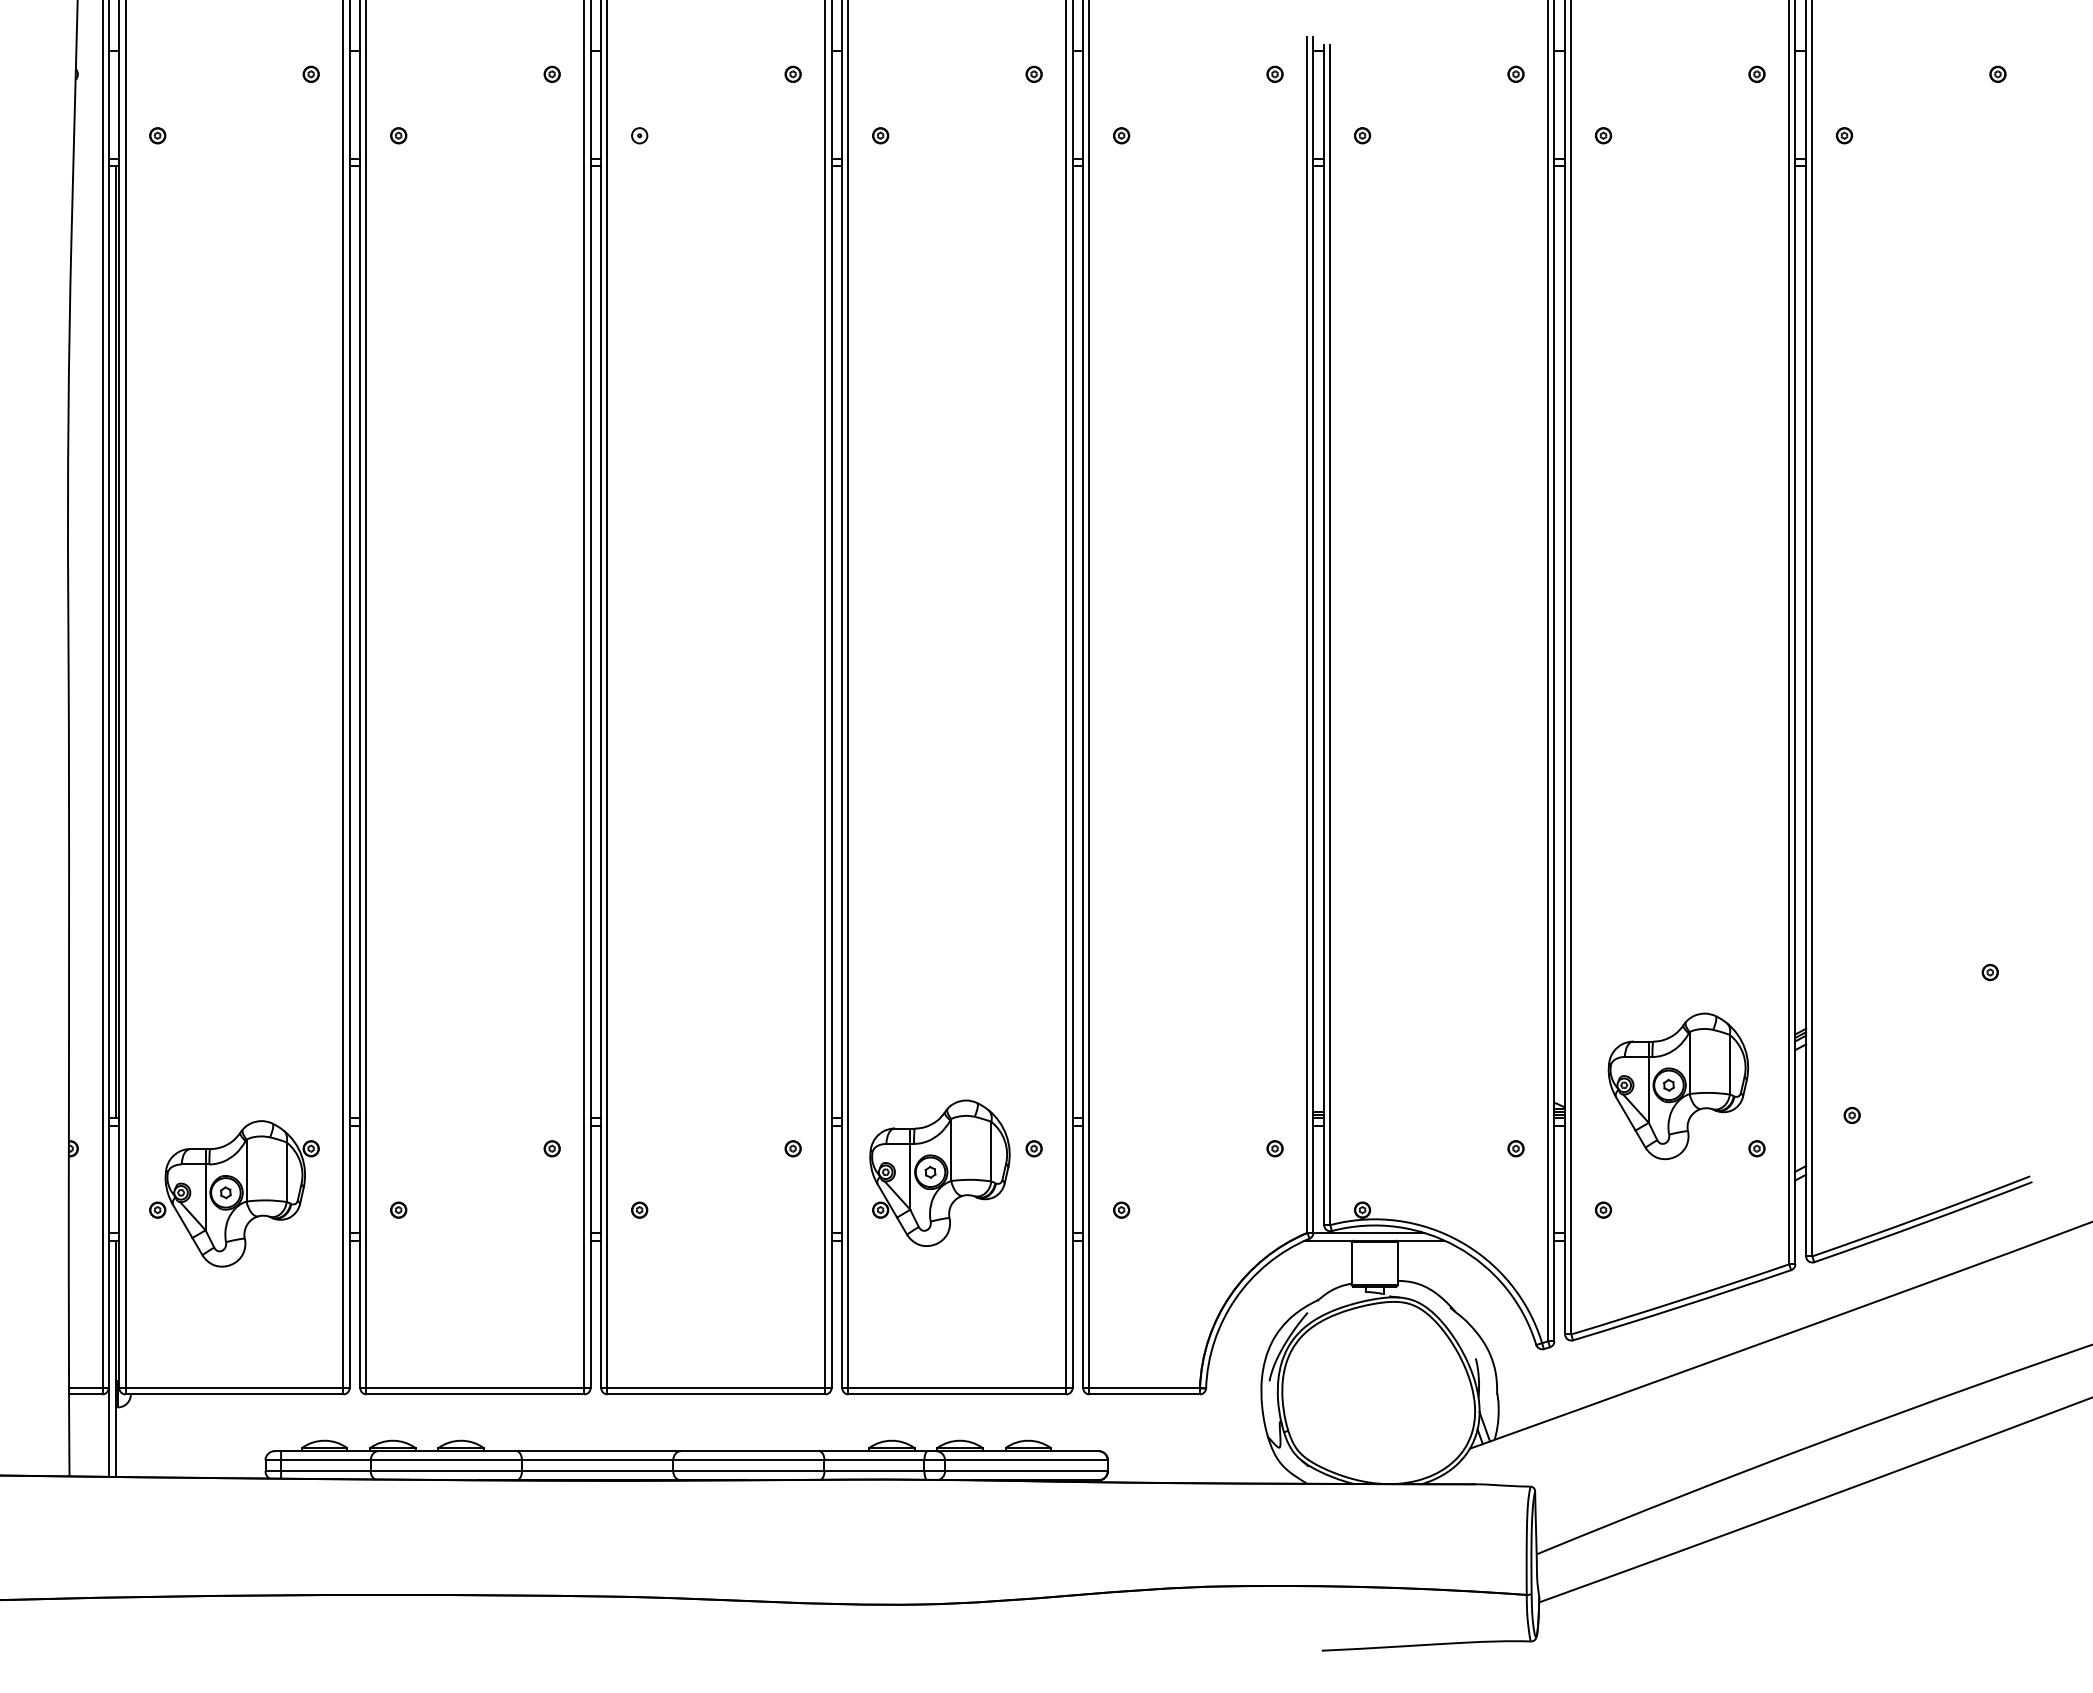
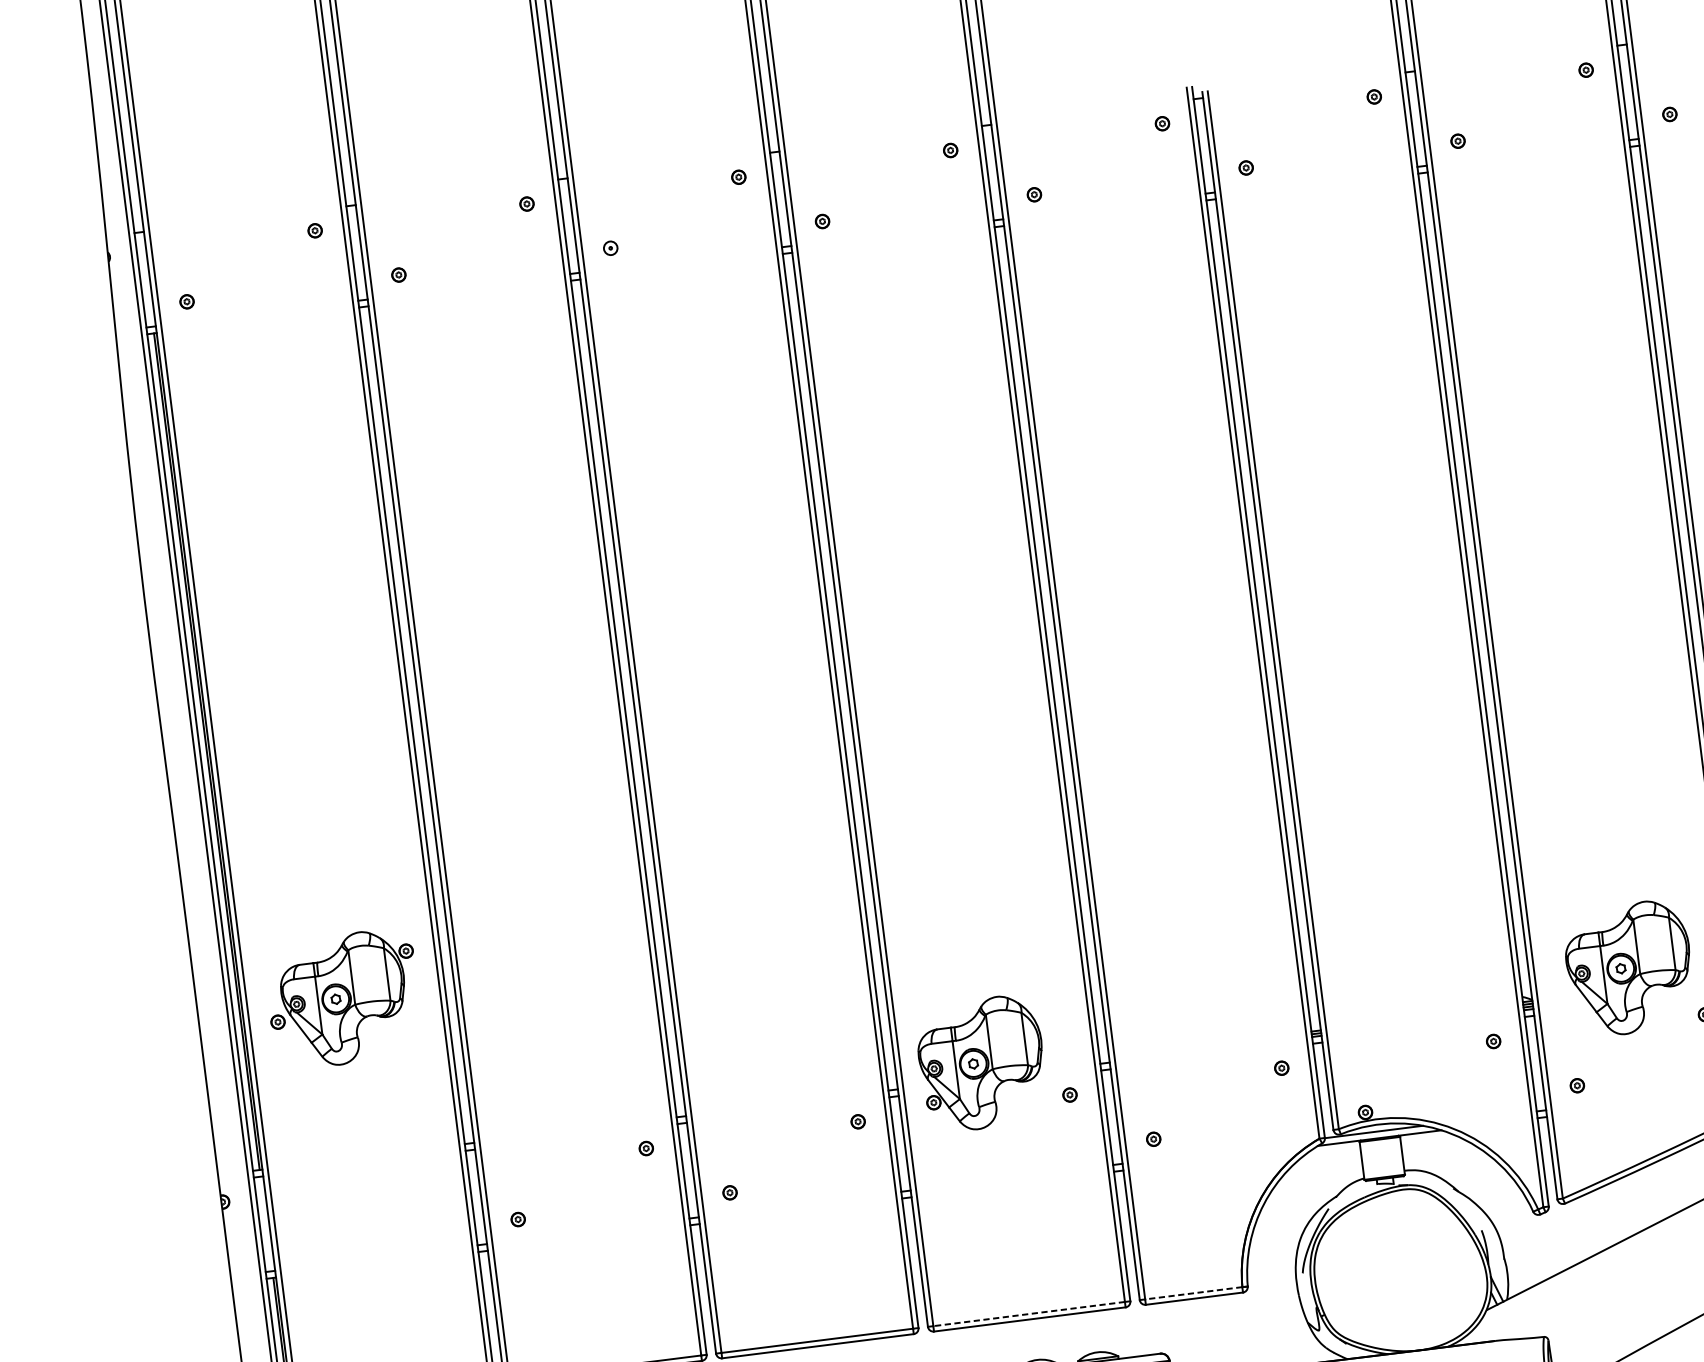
part: (939, 1172) -> (981, 1063), moved
part: (234, 1193) -> (343, 998), moved
line: (957, 1388) -> (1029, 1314), solid -> dashed
line: (1144, 1388) -> (1193, 1293), solid -> dashed

